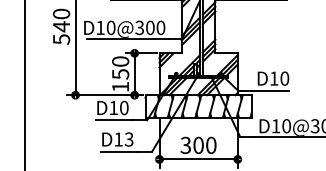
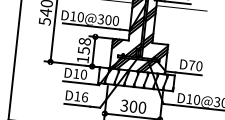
text: (120, 61) -> (84, 41), 150 -> 158
text: (274, 78) -> (192, 65), D10 -> D70
text: (128, 139) -> (84, 97), D13 -> D16

